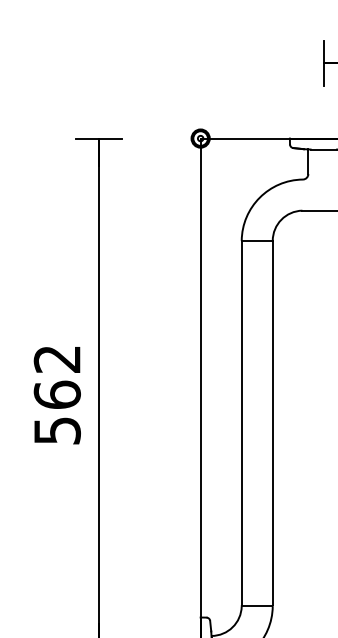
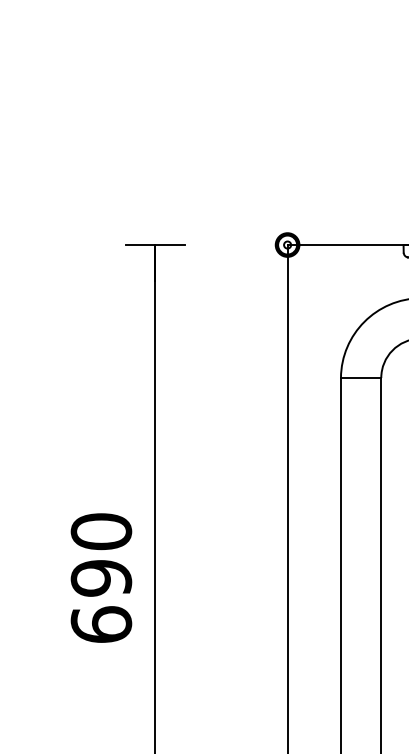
text: (56, 394) -> (100, 577), 562 -> 690

